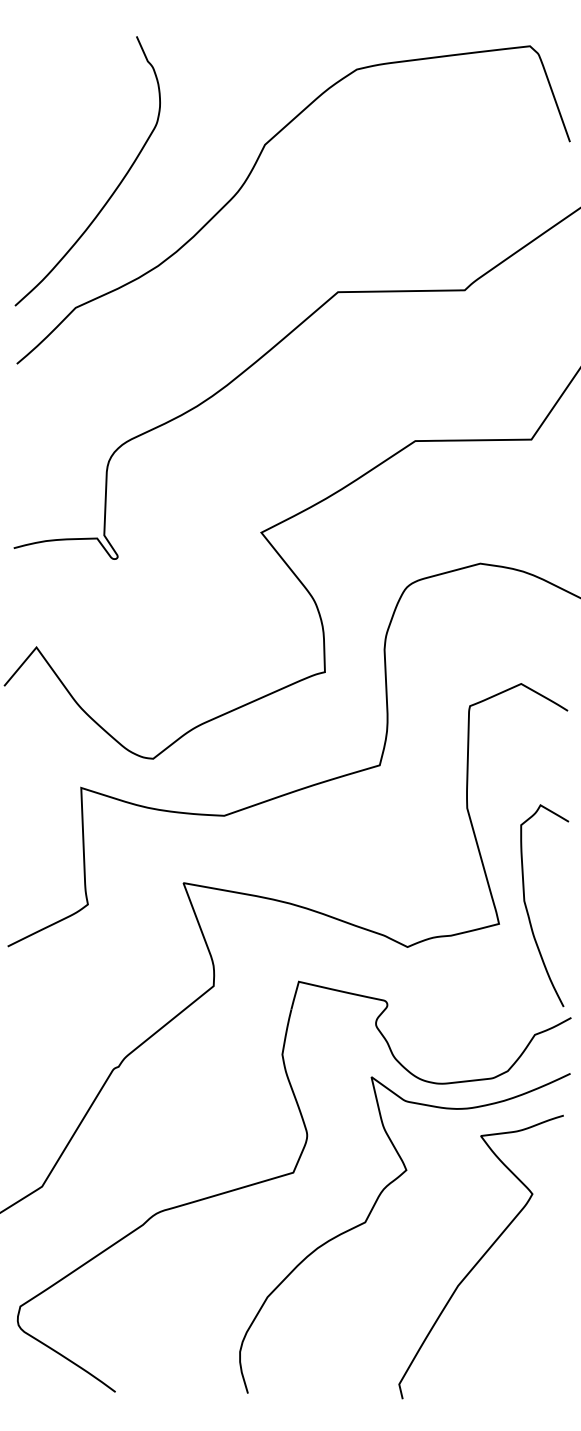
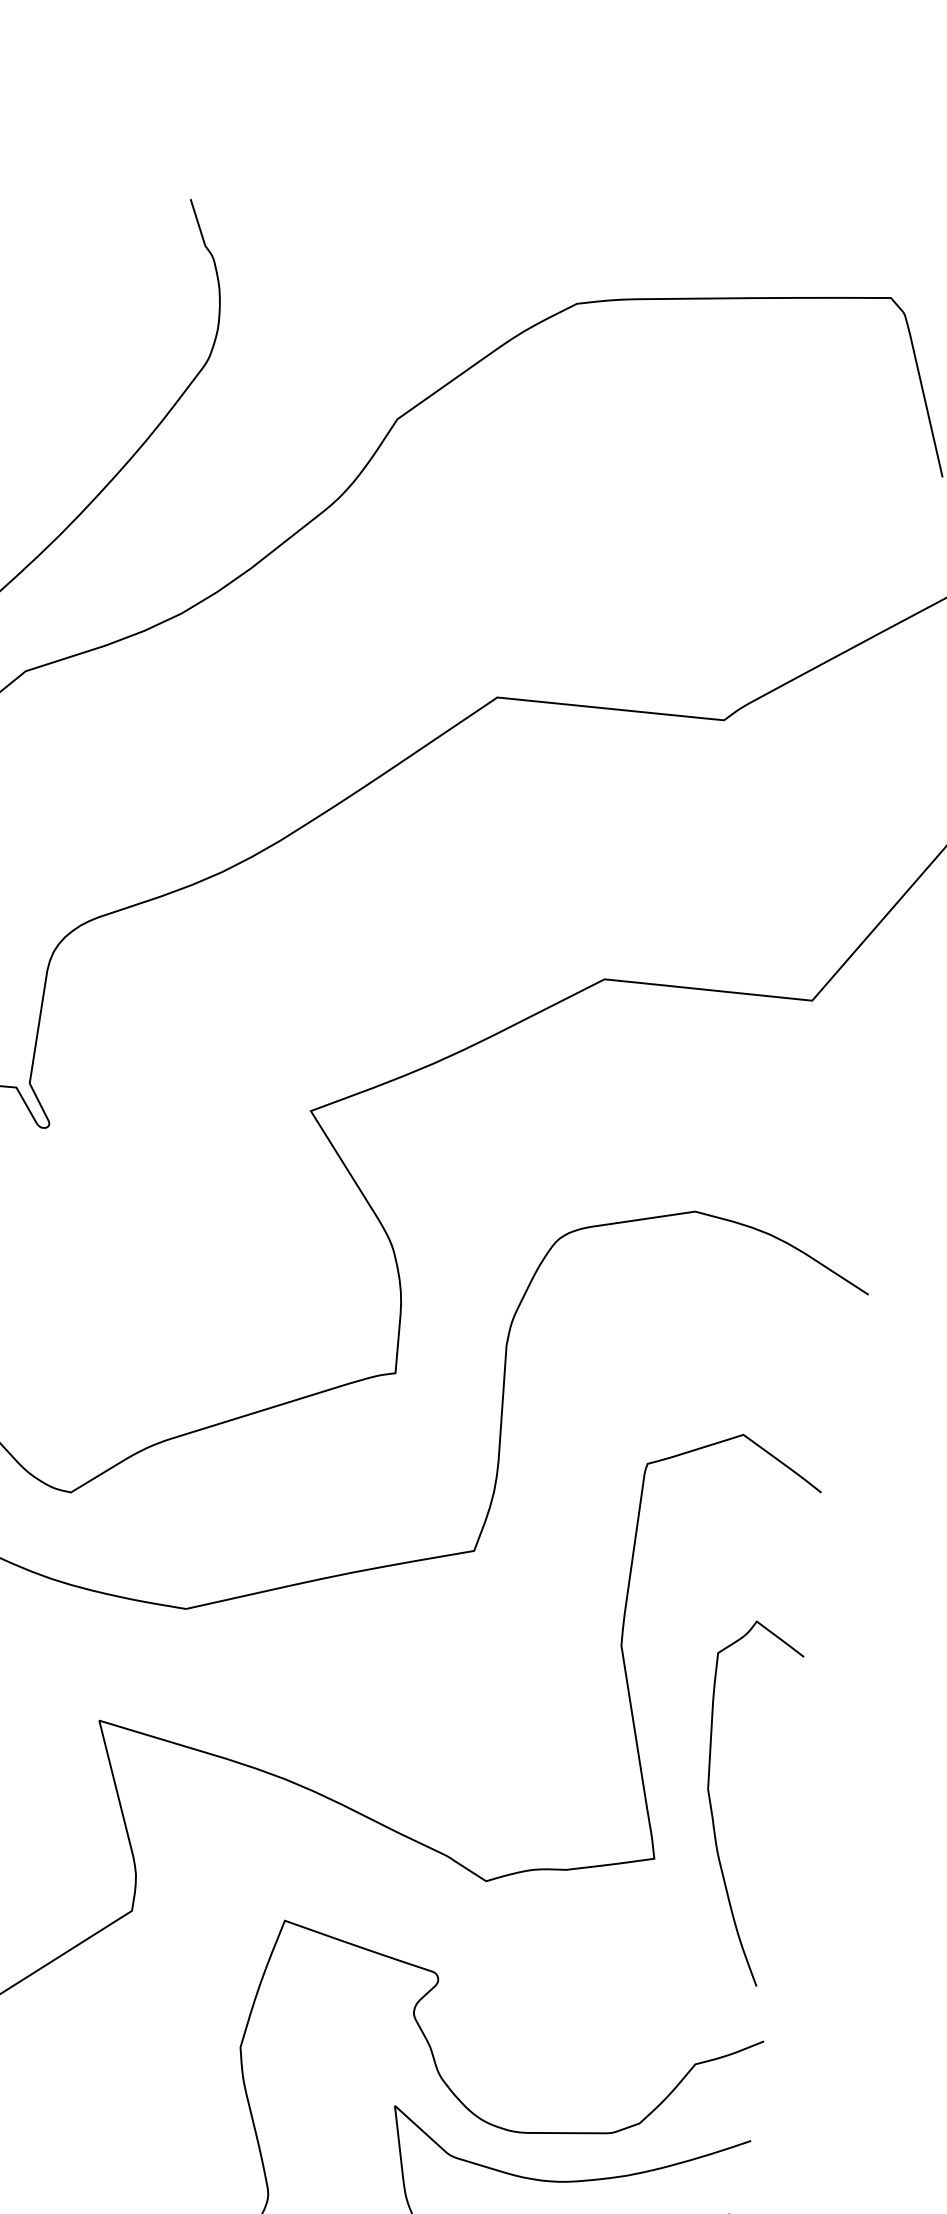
curve: (528, 911) -> (713, 1808), moved

